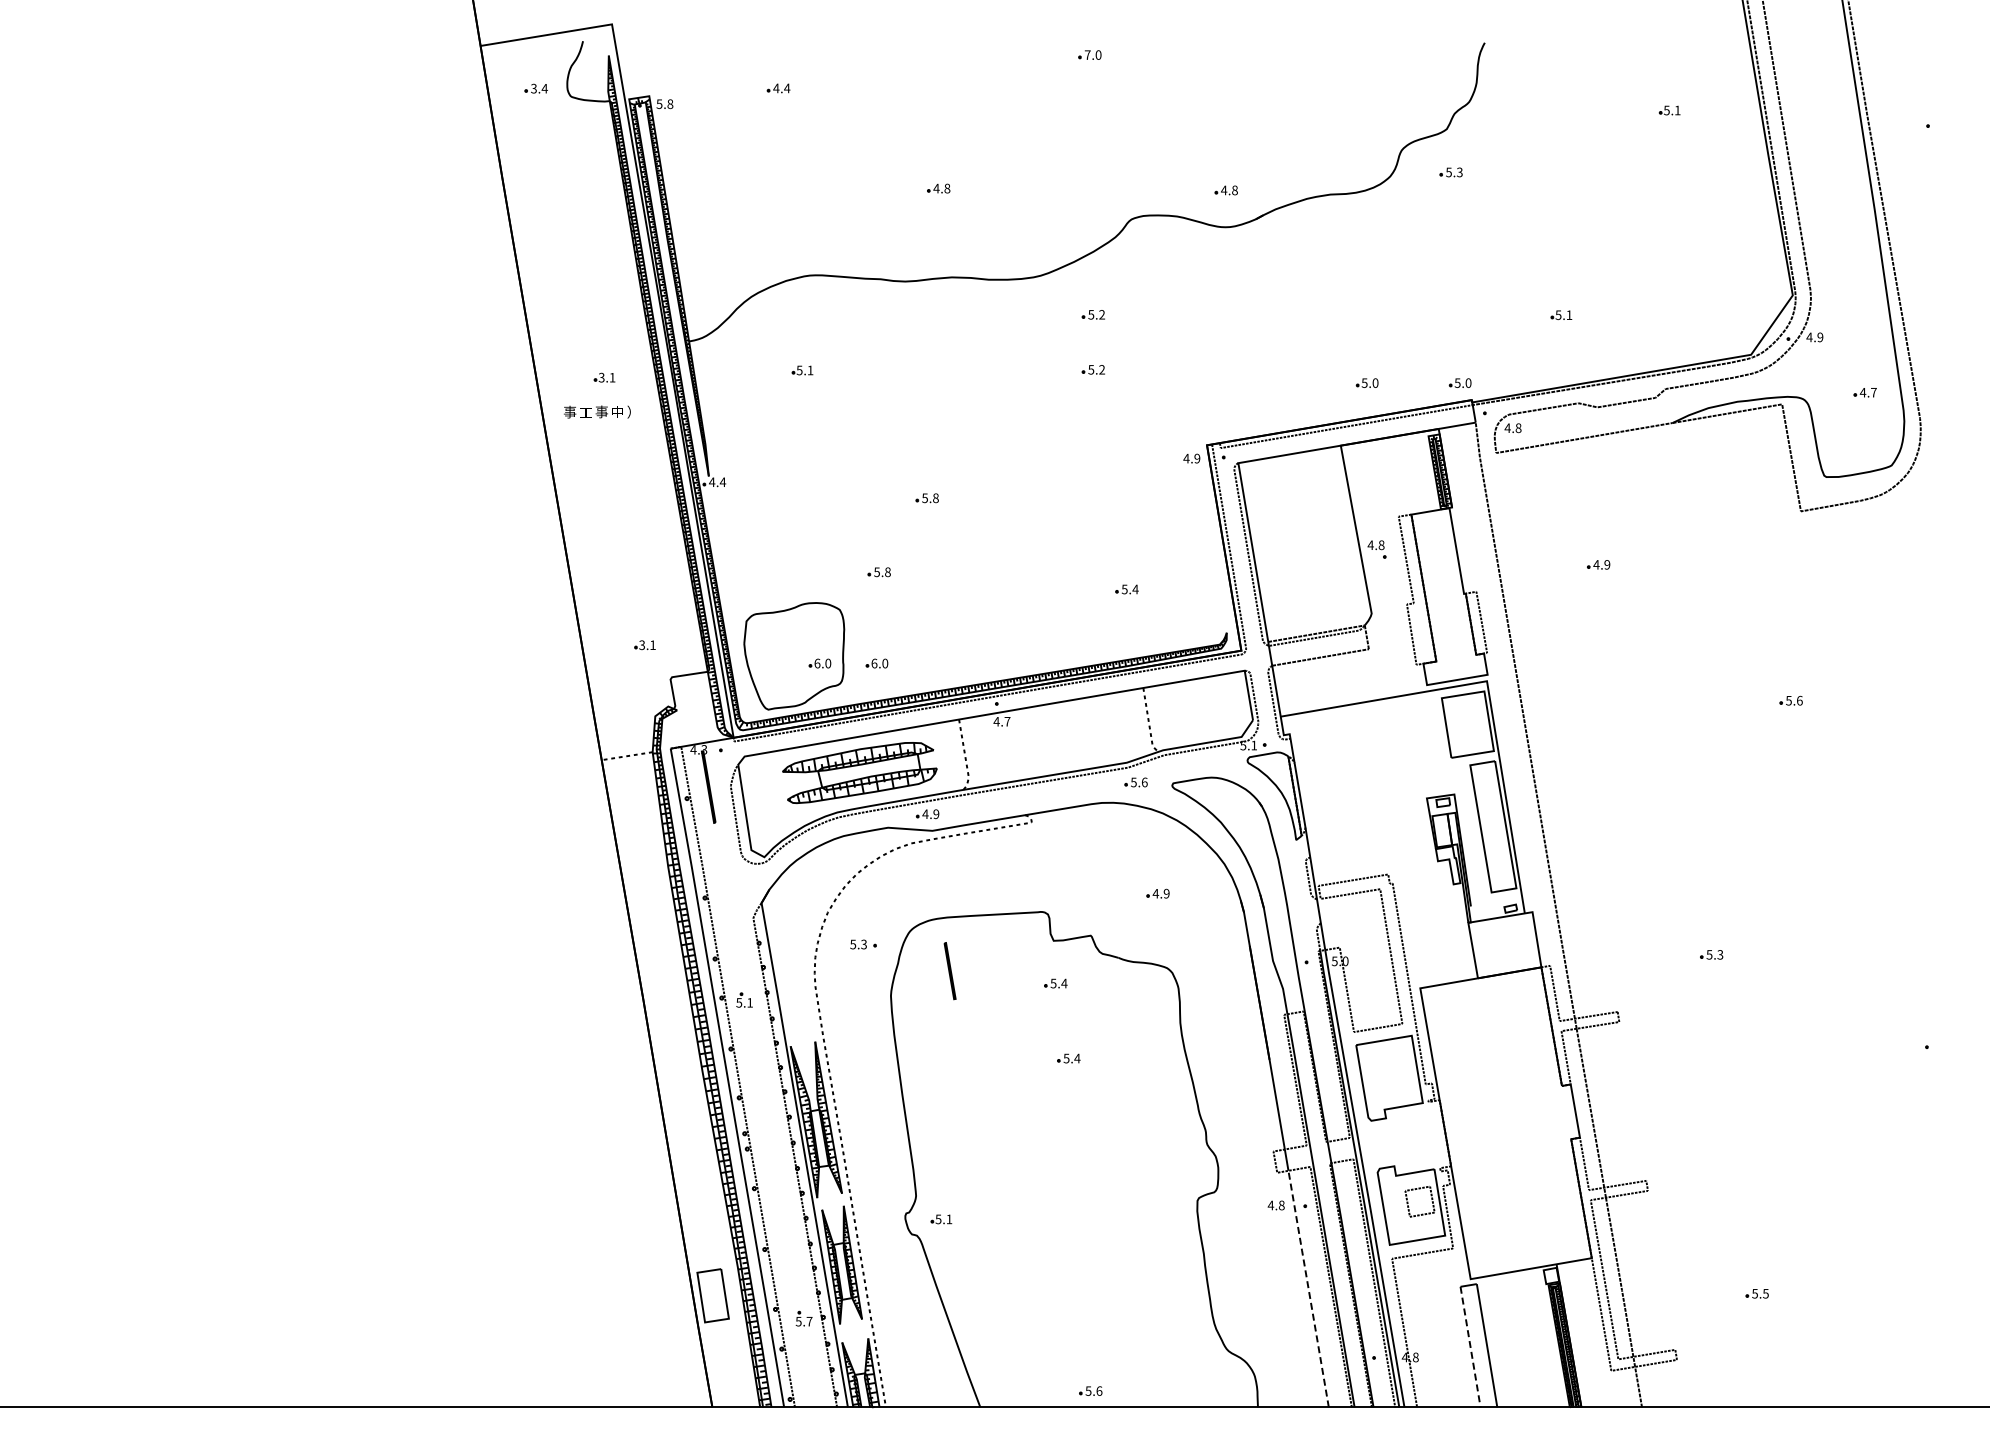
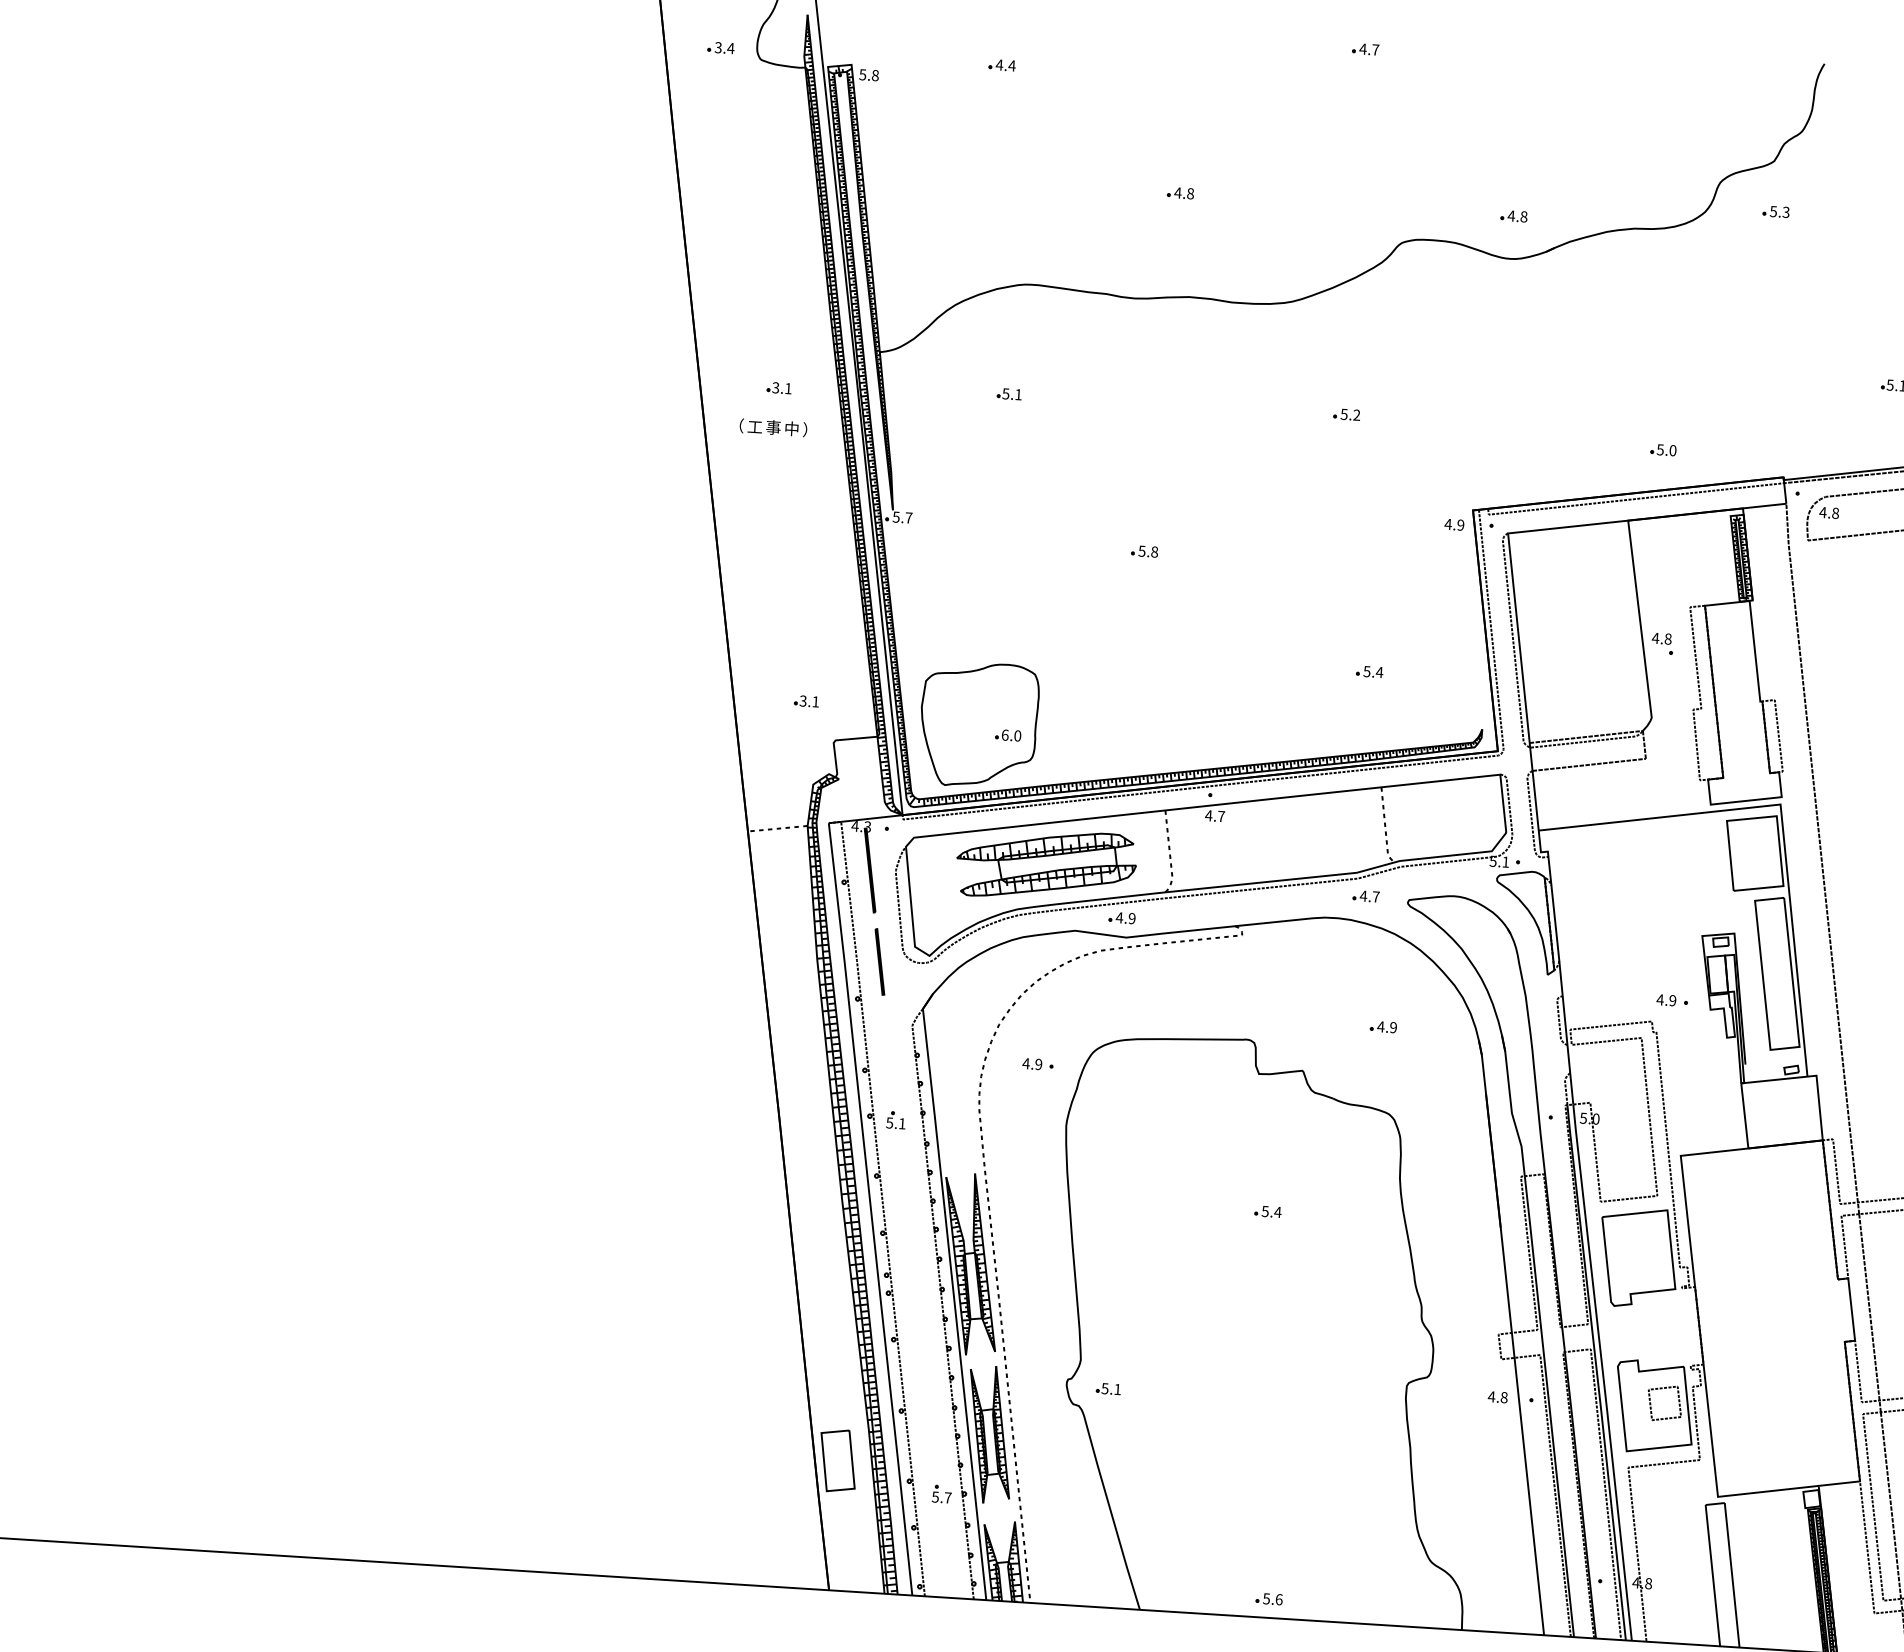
text: (1092, 54) -> (1368, 48), 7.0 -> 4.7
part: (1092, 314) -> (1349, 350), removed
part: (1459, 382) -> (1770, 456), removed
text: (570, 411) -> (737, 424), 事 -> （
text: (717, 482) -> (902, 517), 4.4 -> 5.7
part: (878, 572) -> (1082, 634), removed
part: (876, 663) -> (1073, 739), removed
text: (1138, 782) -> (1368, 896), 5.6 -> 4.7
part: (1404, 855) -> (1672, 1000), added
text: (858, 944) -> (1032, 1064), 5.3 -> 4.9
line: (949, 971) -> (879, 962), moved
part: (1055, 983) -> (1257, 1123), removed
line: (1308, 1288) -> (1529, 1495), dashed -> solid
line: (1470, 1347) -> (1712, 1576), dashed -> solid

